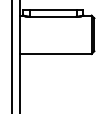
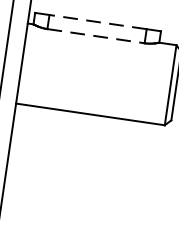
line: (52, 10) -> (96, 22), solid -> dashed
line: (53, 16) -> (96, 35), solid -> dashed

